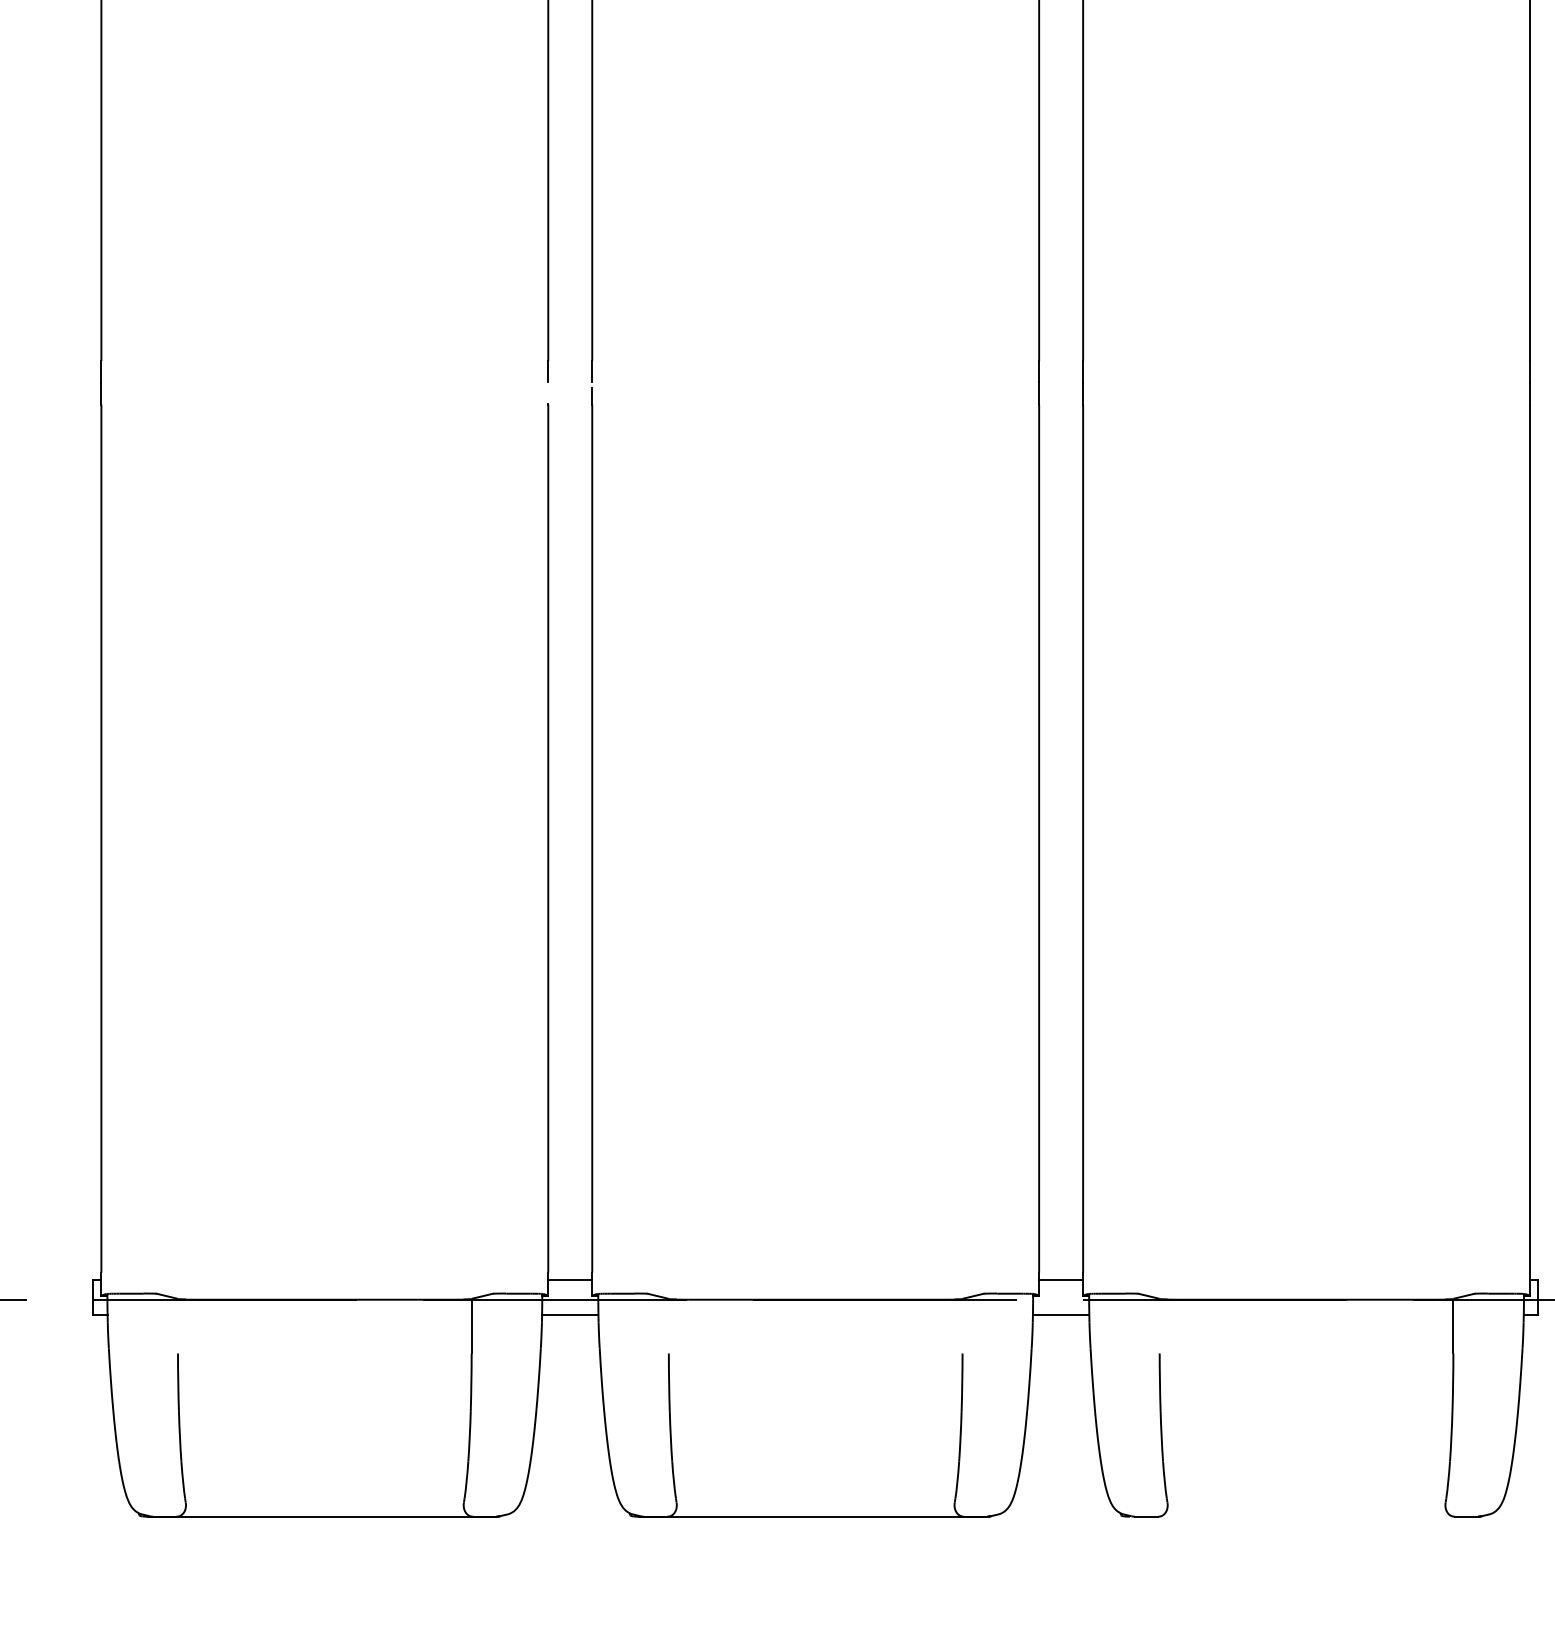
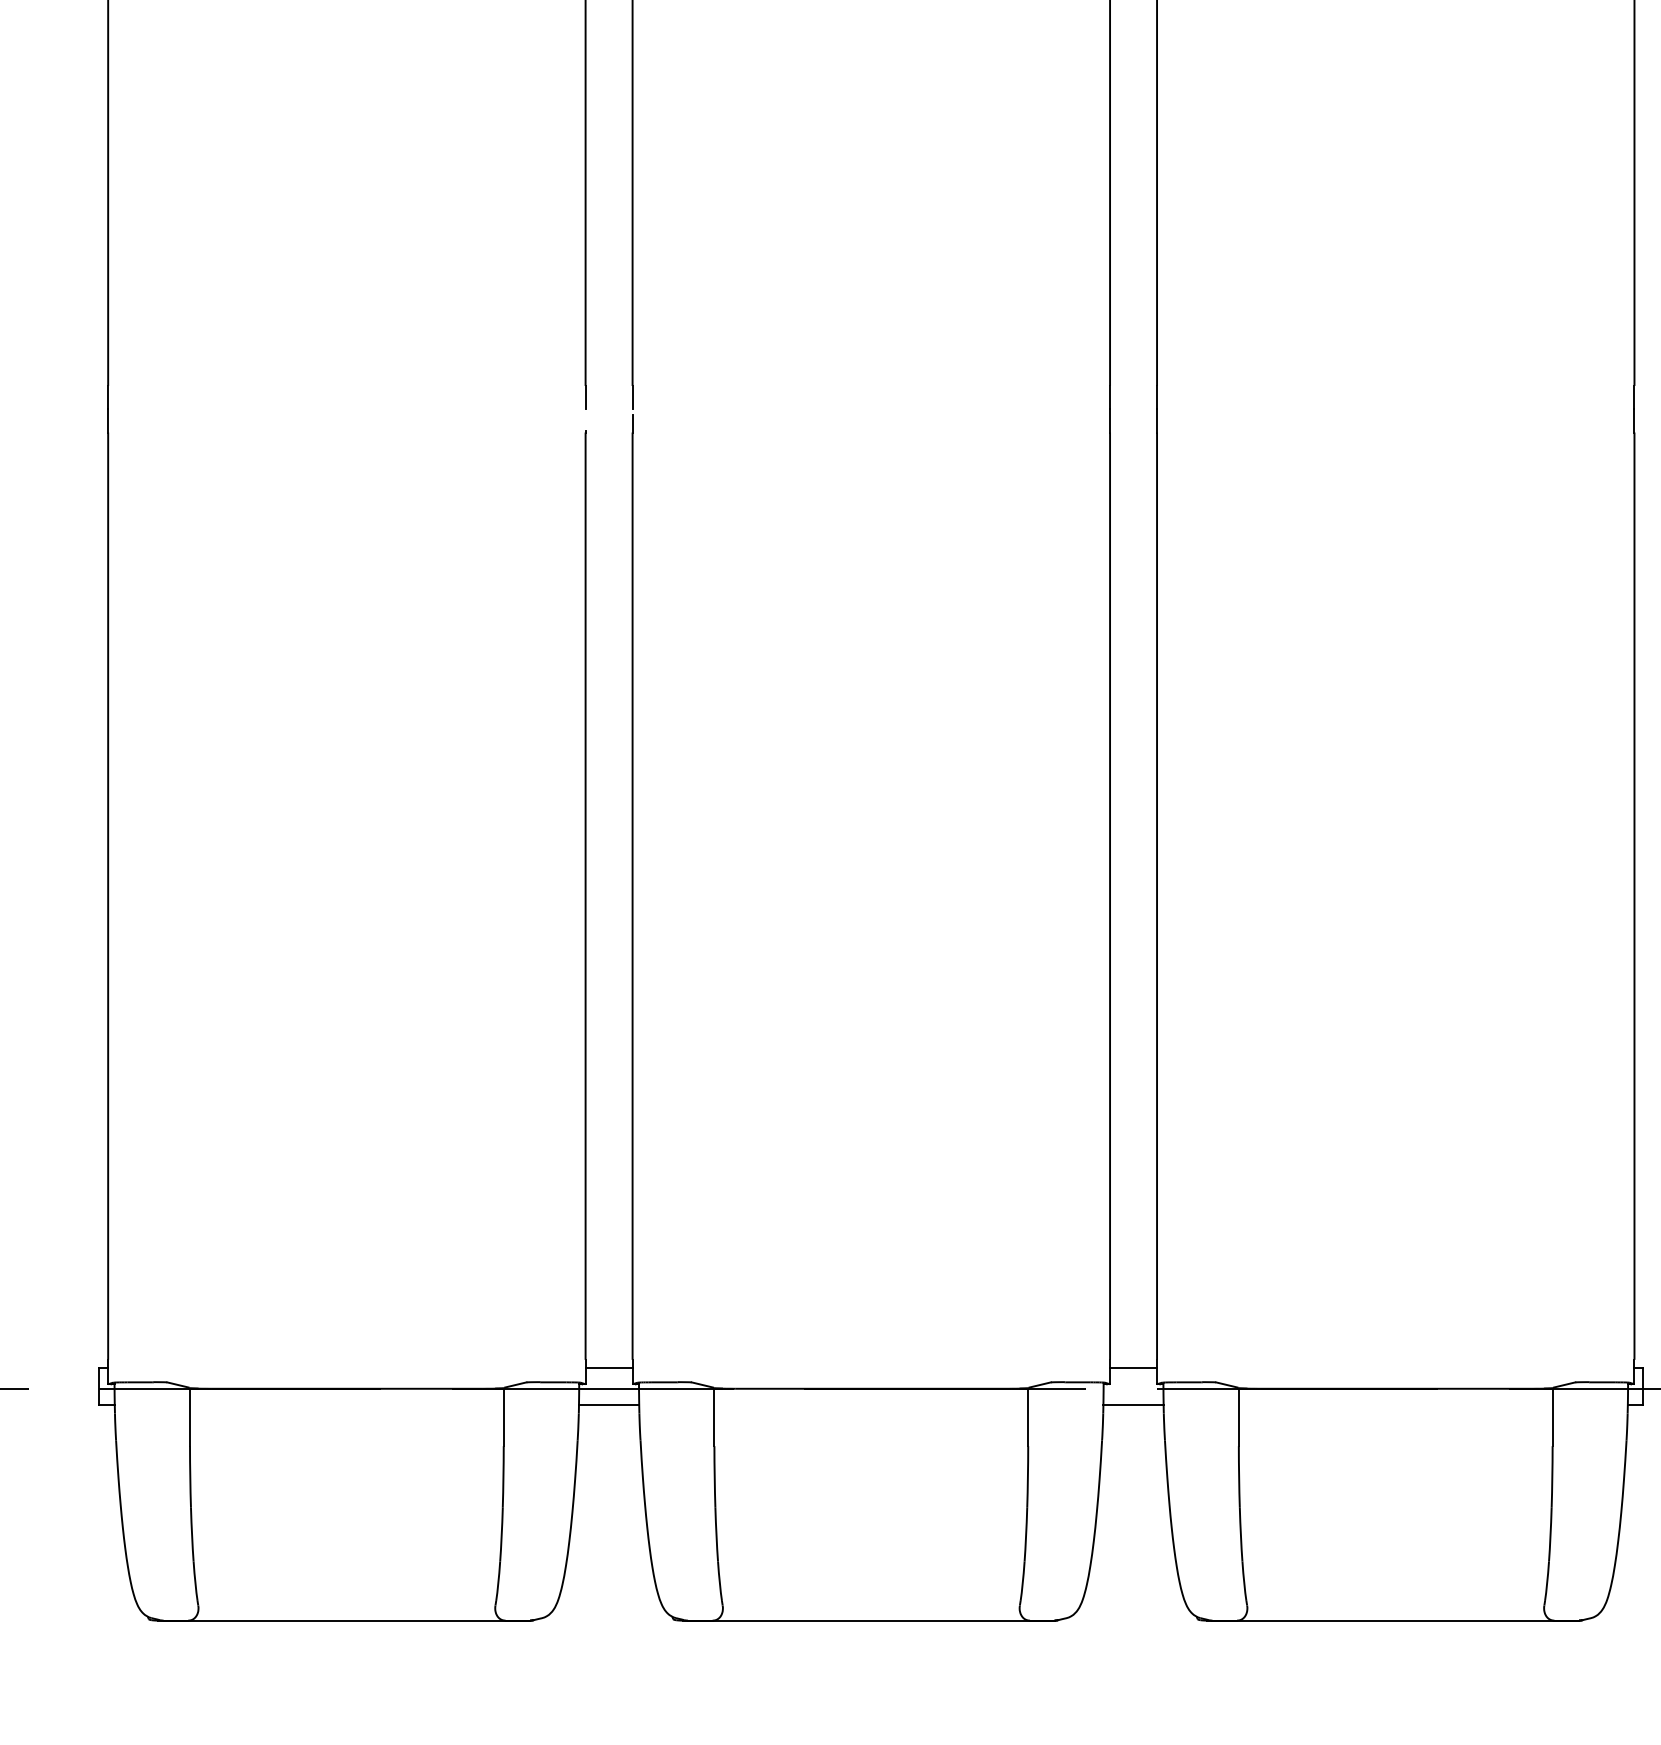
line: (178, 1326) -> (190, 1417), added
line: (668, 1326) -> (714, 1417), added
line: (962, 1326) -> (1028, 1417), added
line: (1159, 1326) -> (1238, 1417), added
line: (1303, 1516) -> (1392, 1620), added

